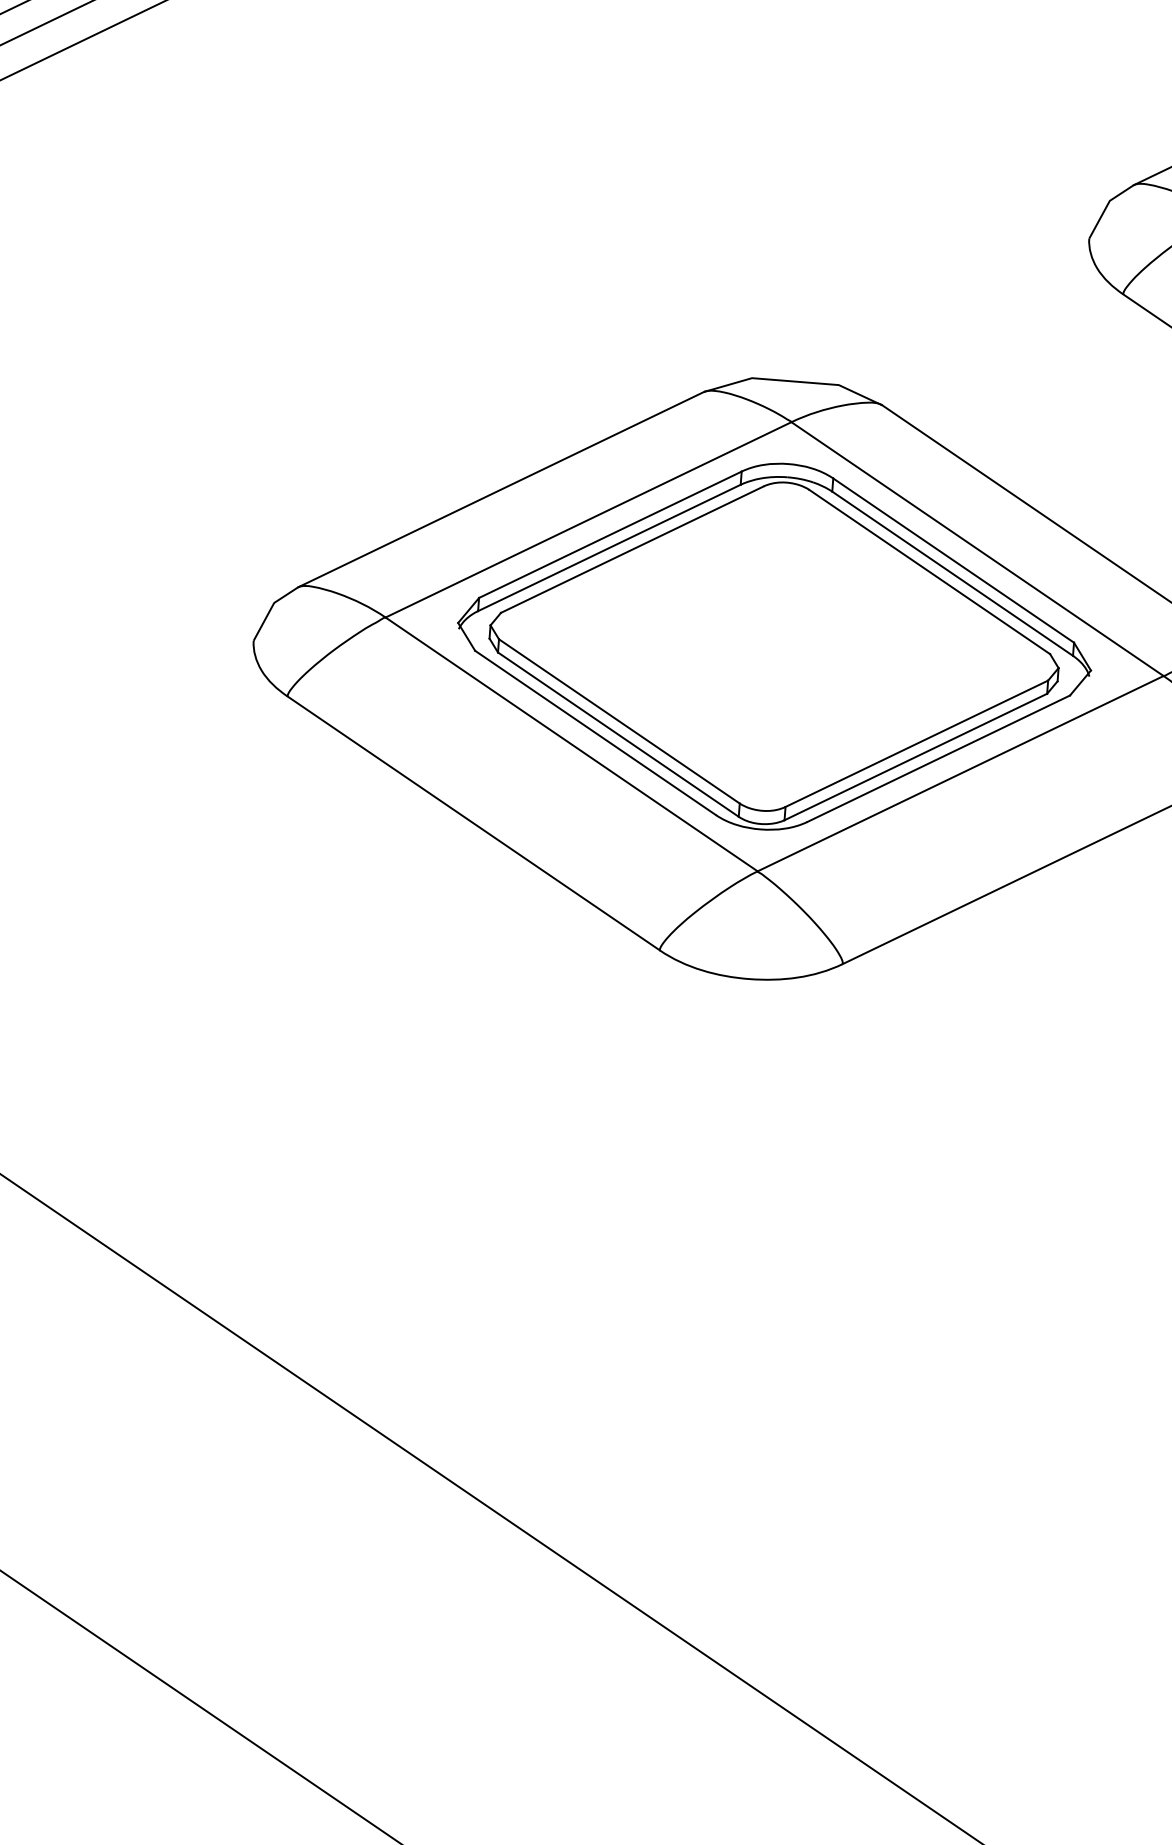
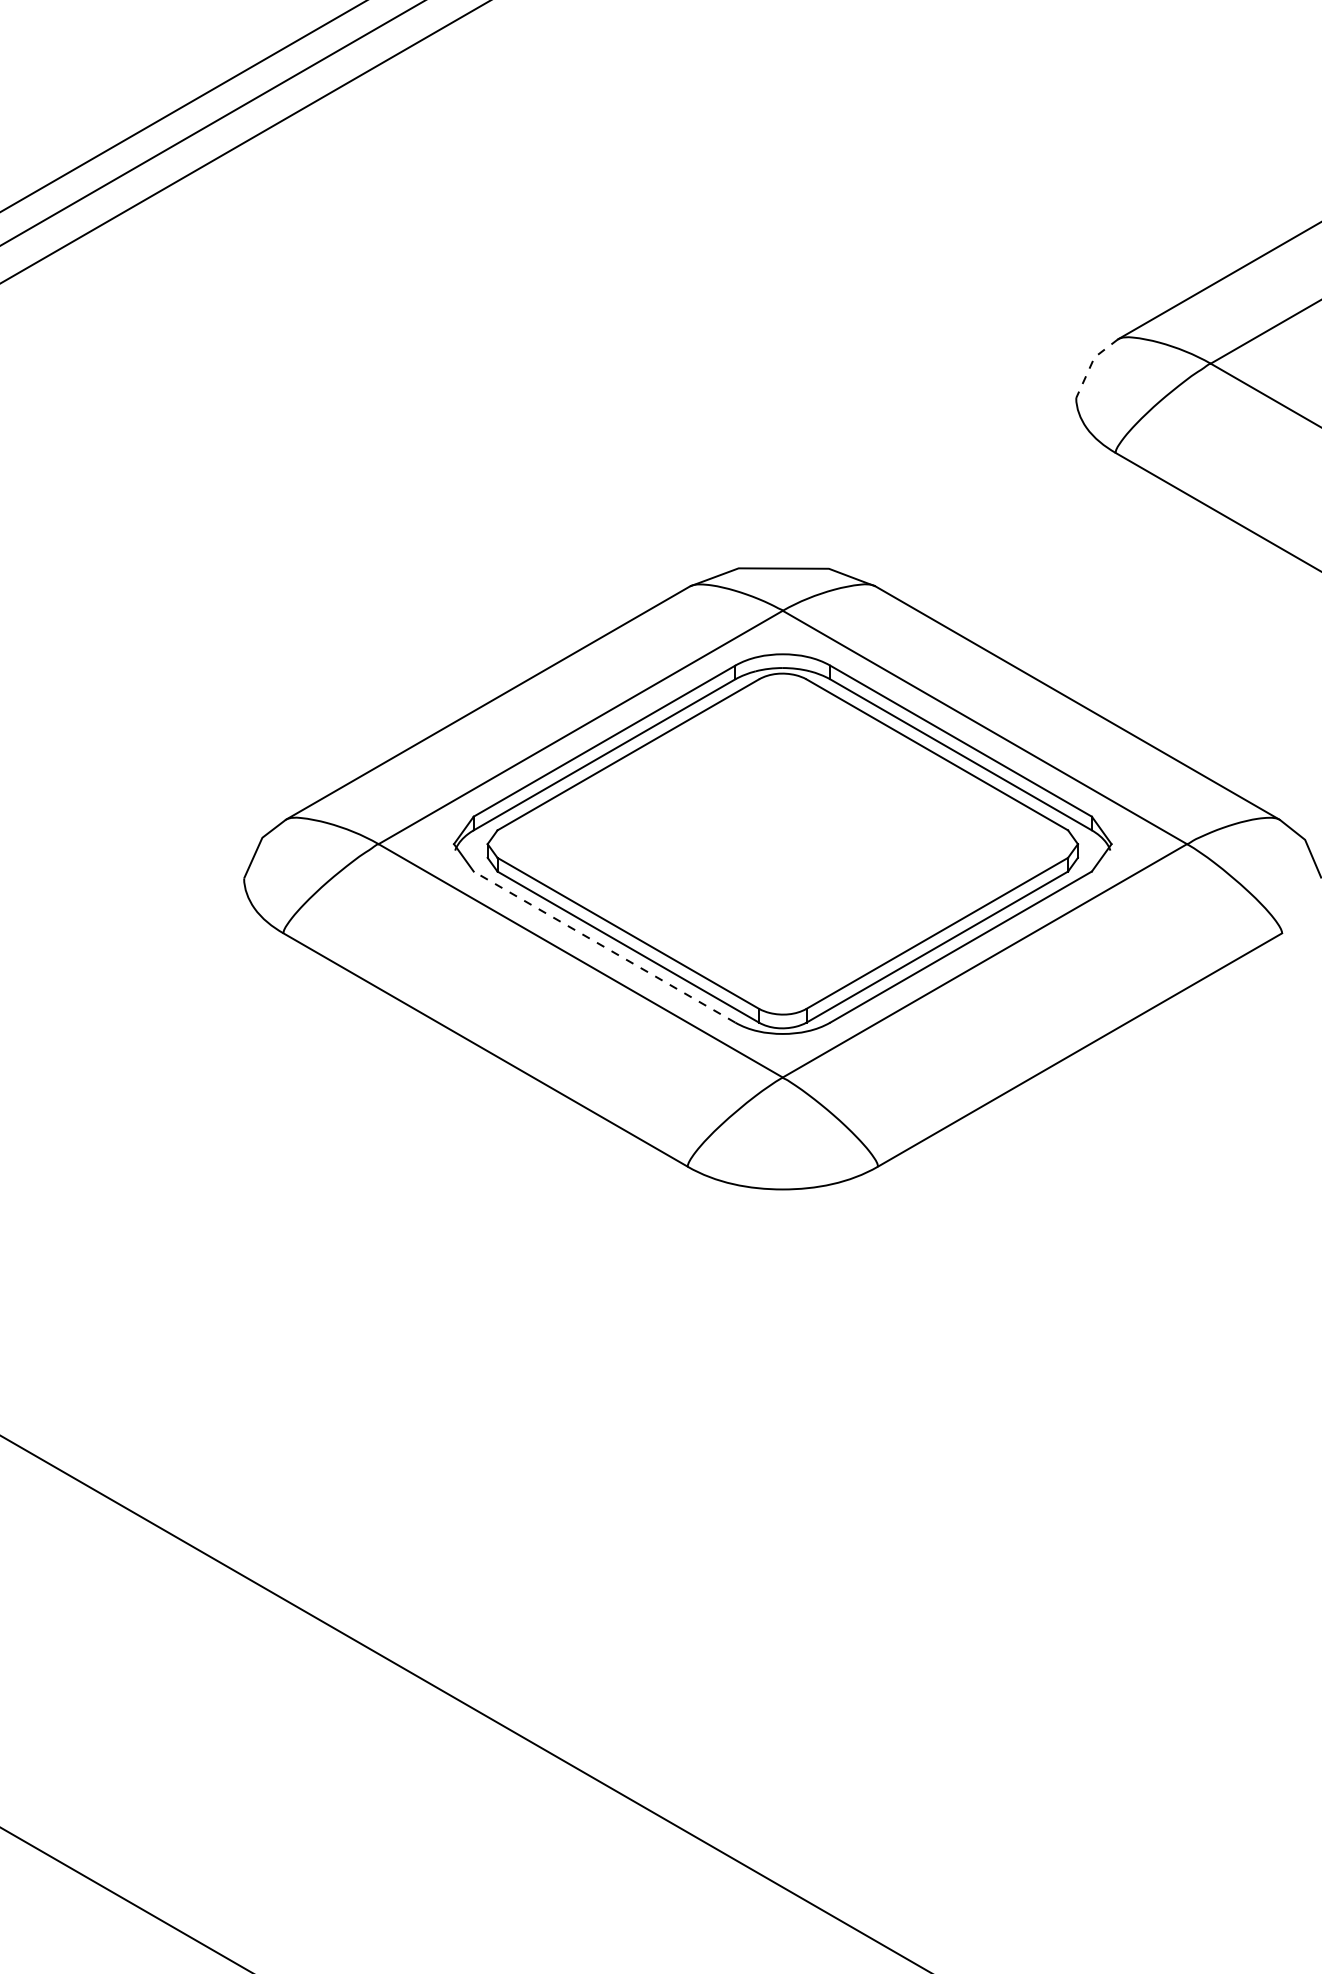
line: (1106, 206) -> (1091, 363), solid -> dashed
line: (595, 732) -> (604, 946), solid -> dashed

